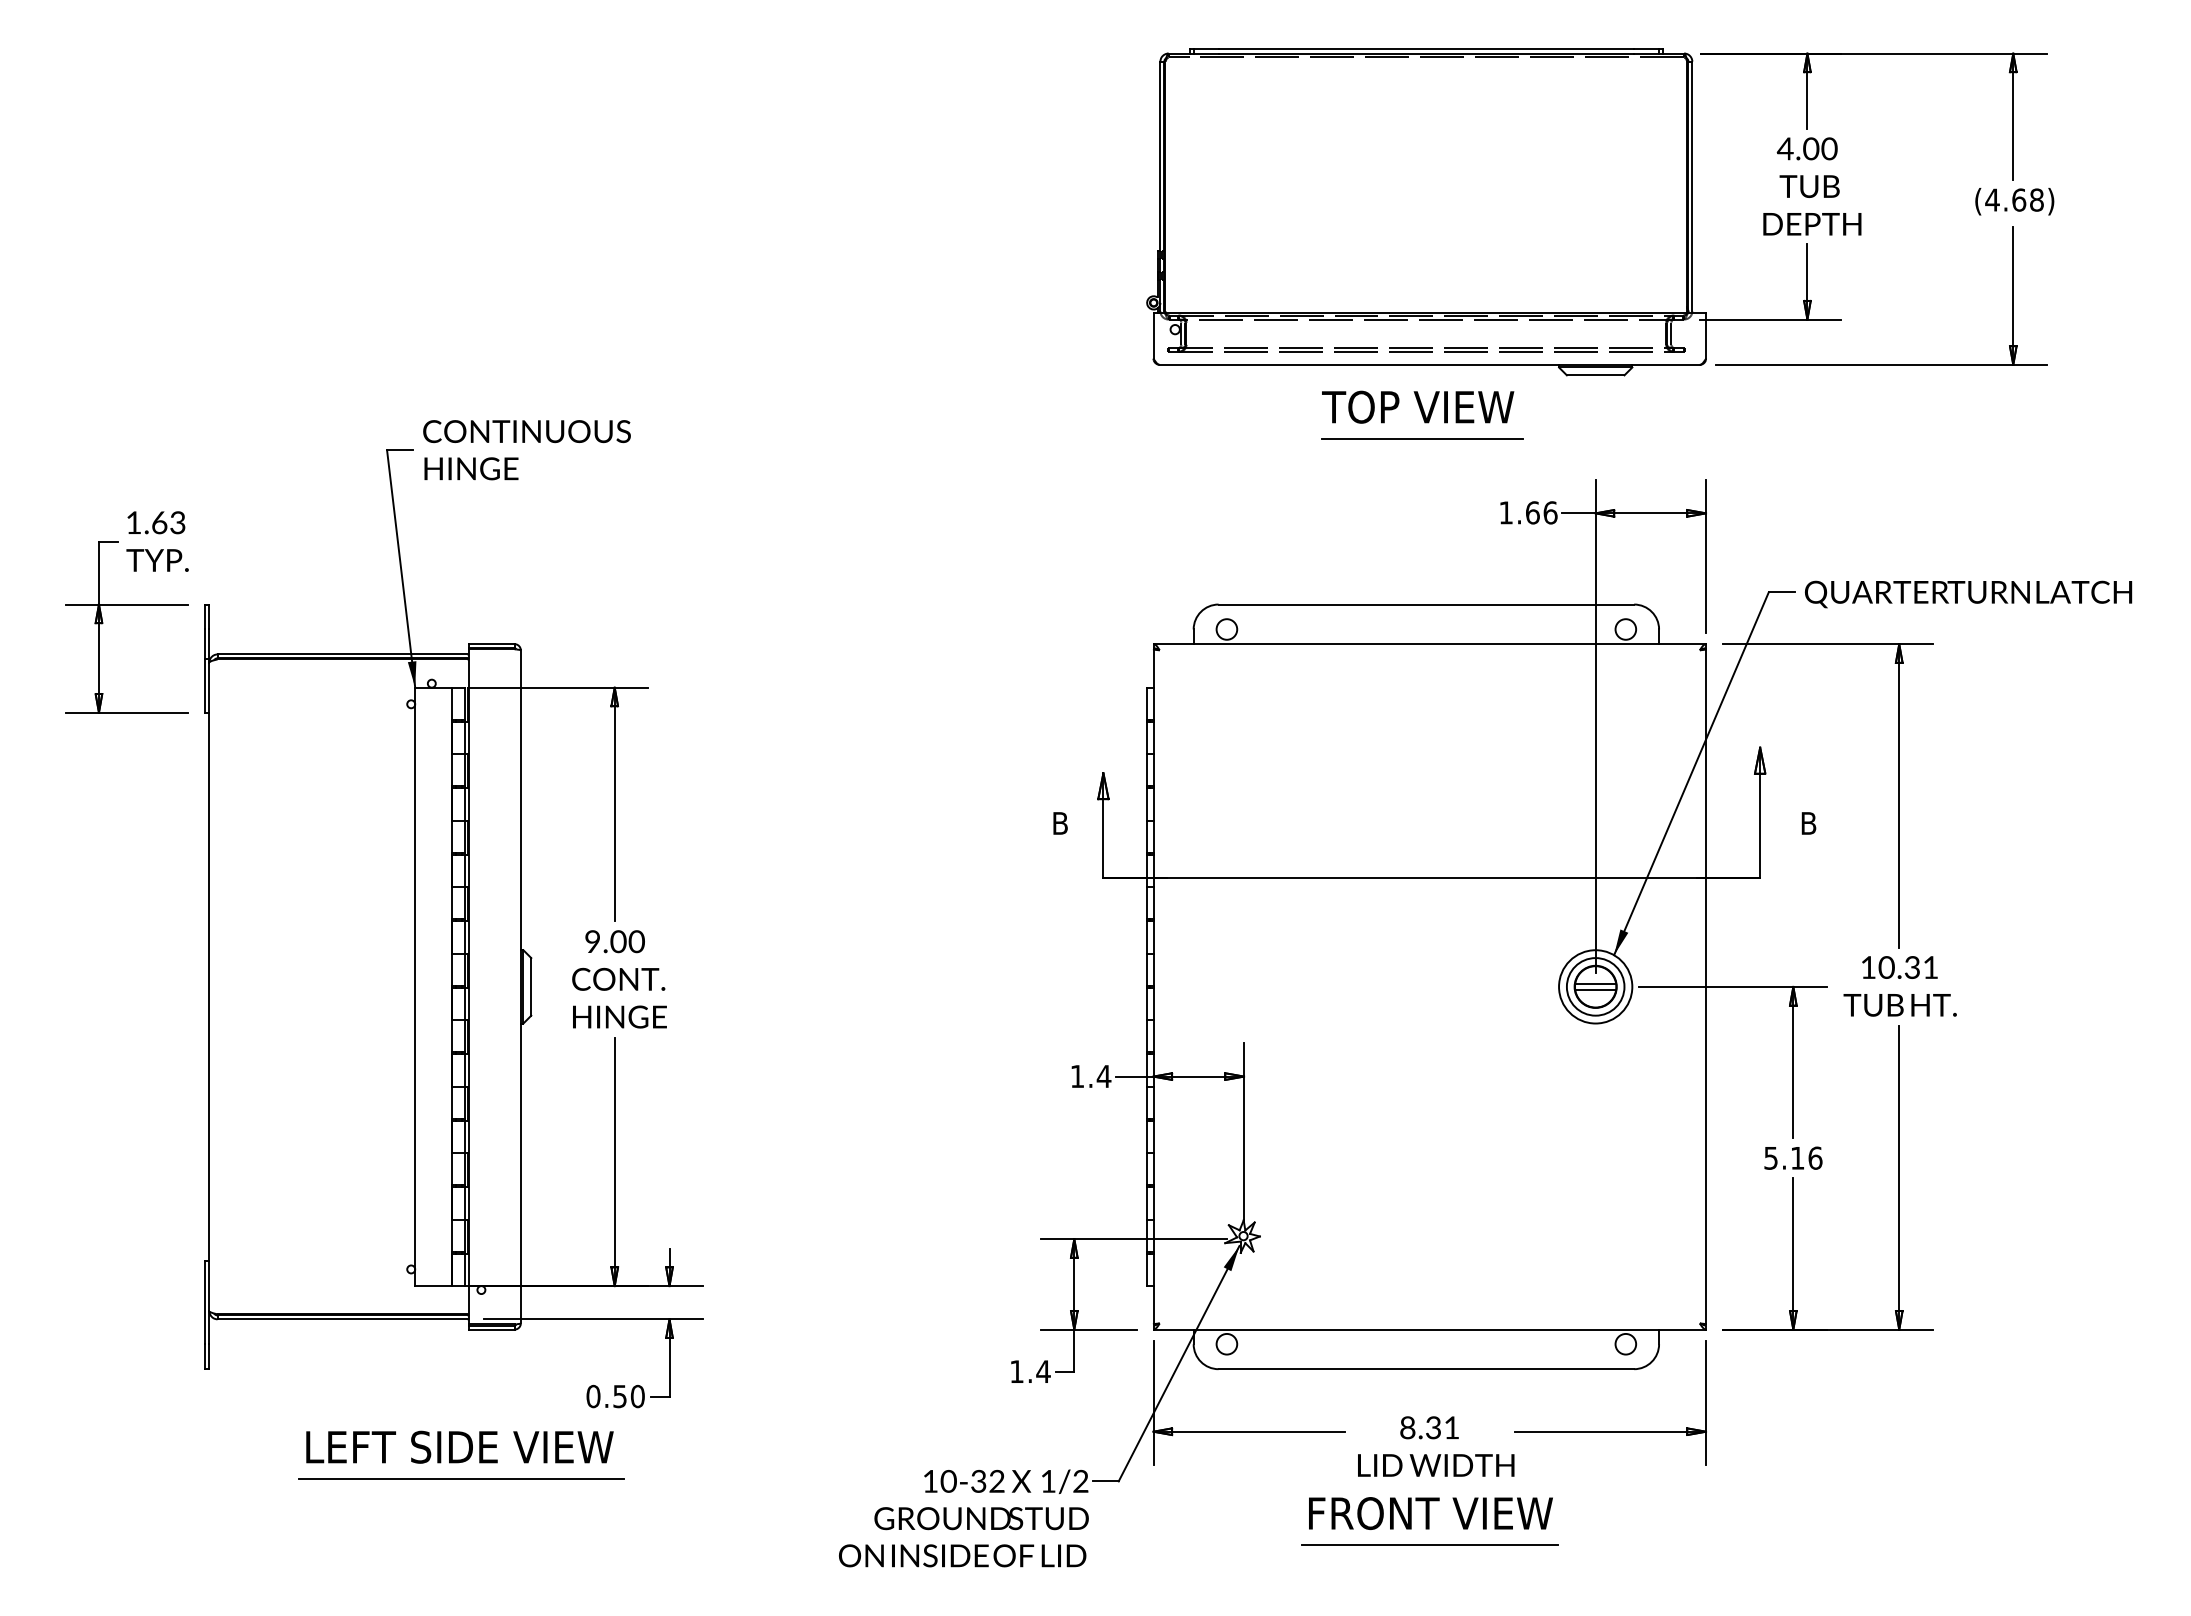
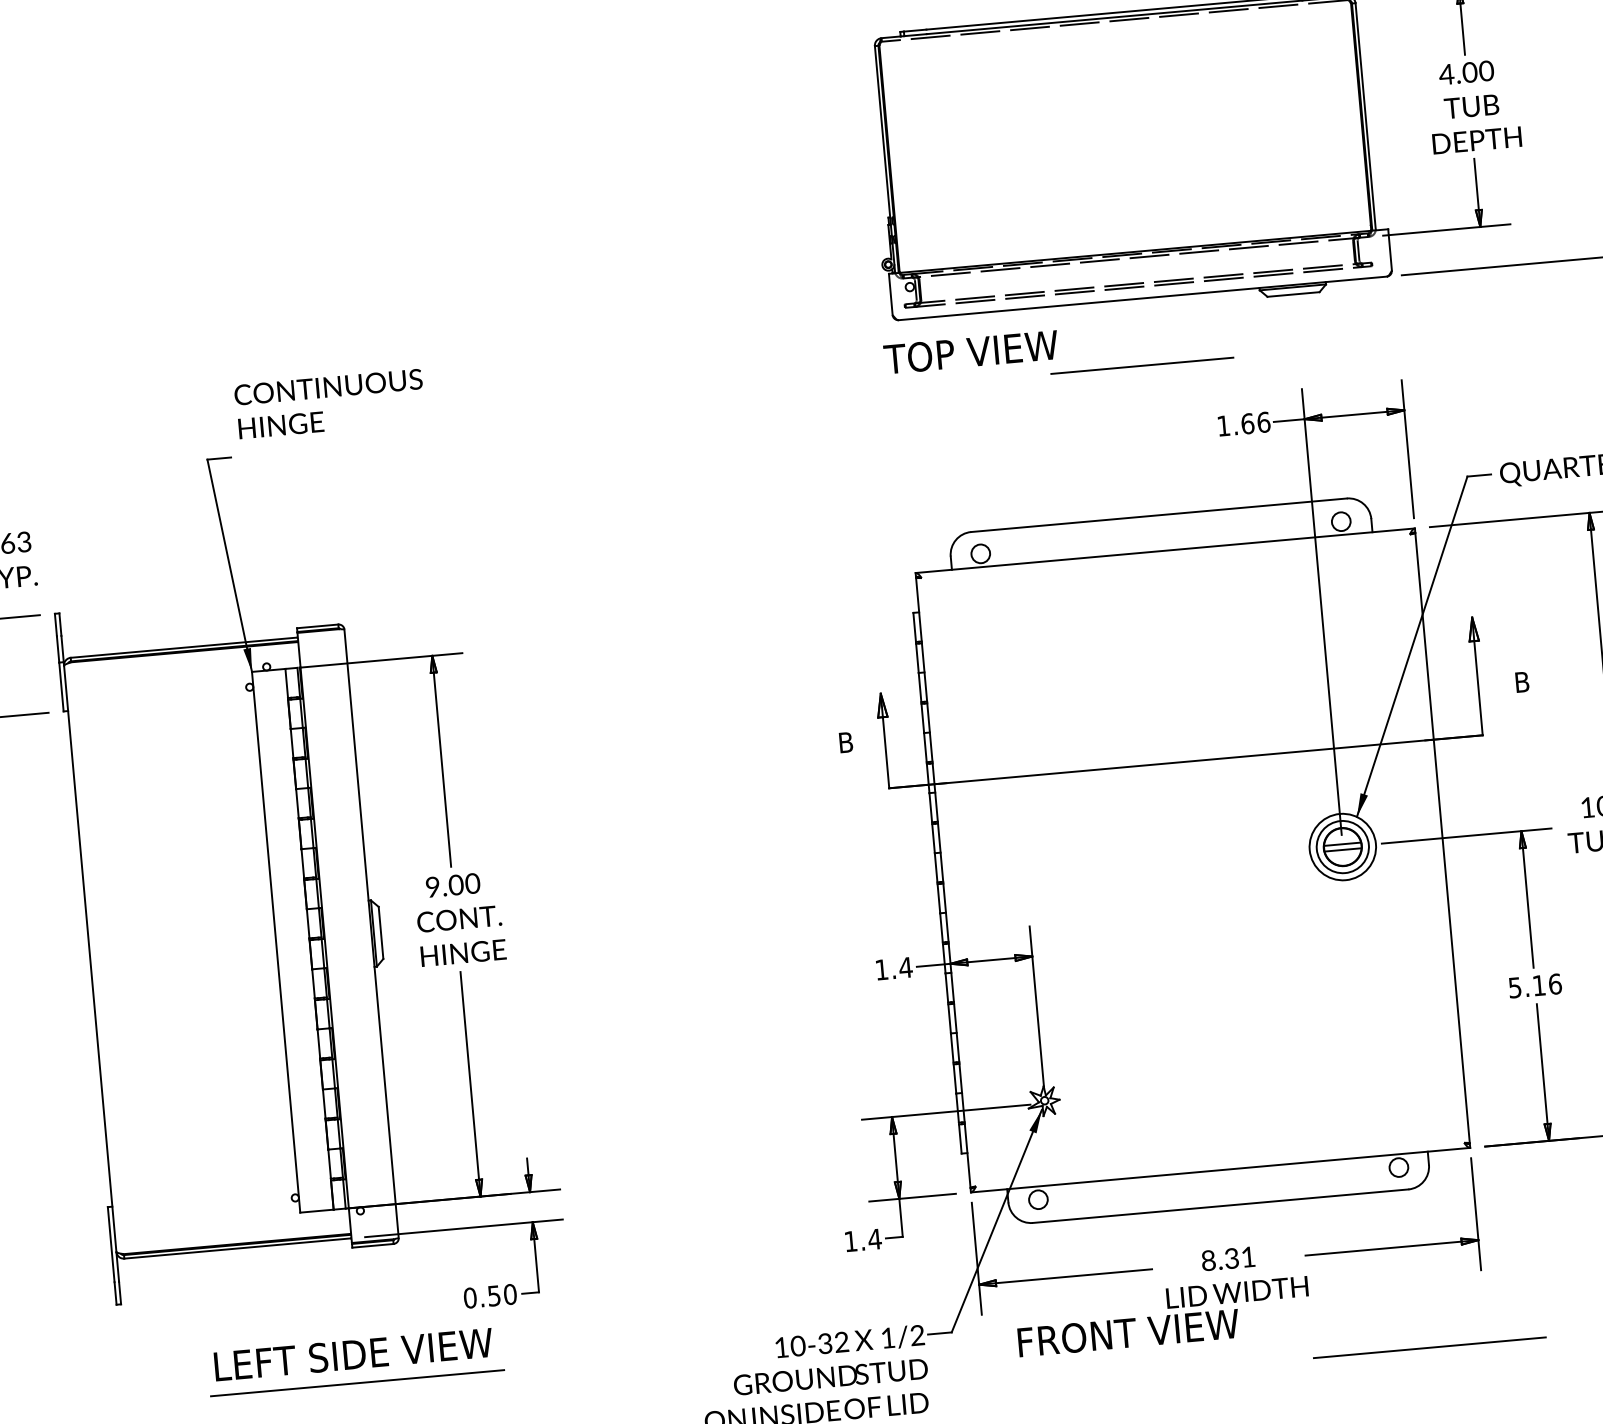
text: (1418, 406) -> (971, 351), moved
text: (526, 450) -> (329, 404), moved
text: (1430, 1513) -> (1128, 1333), moved
line: (1429, 1544) -> (1429, 1347), moved

